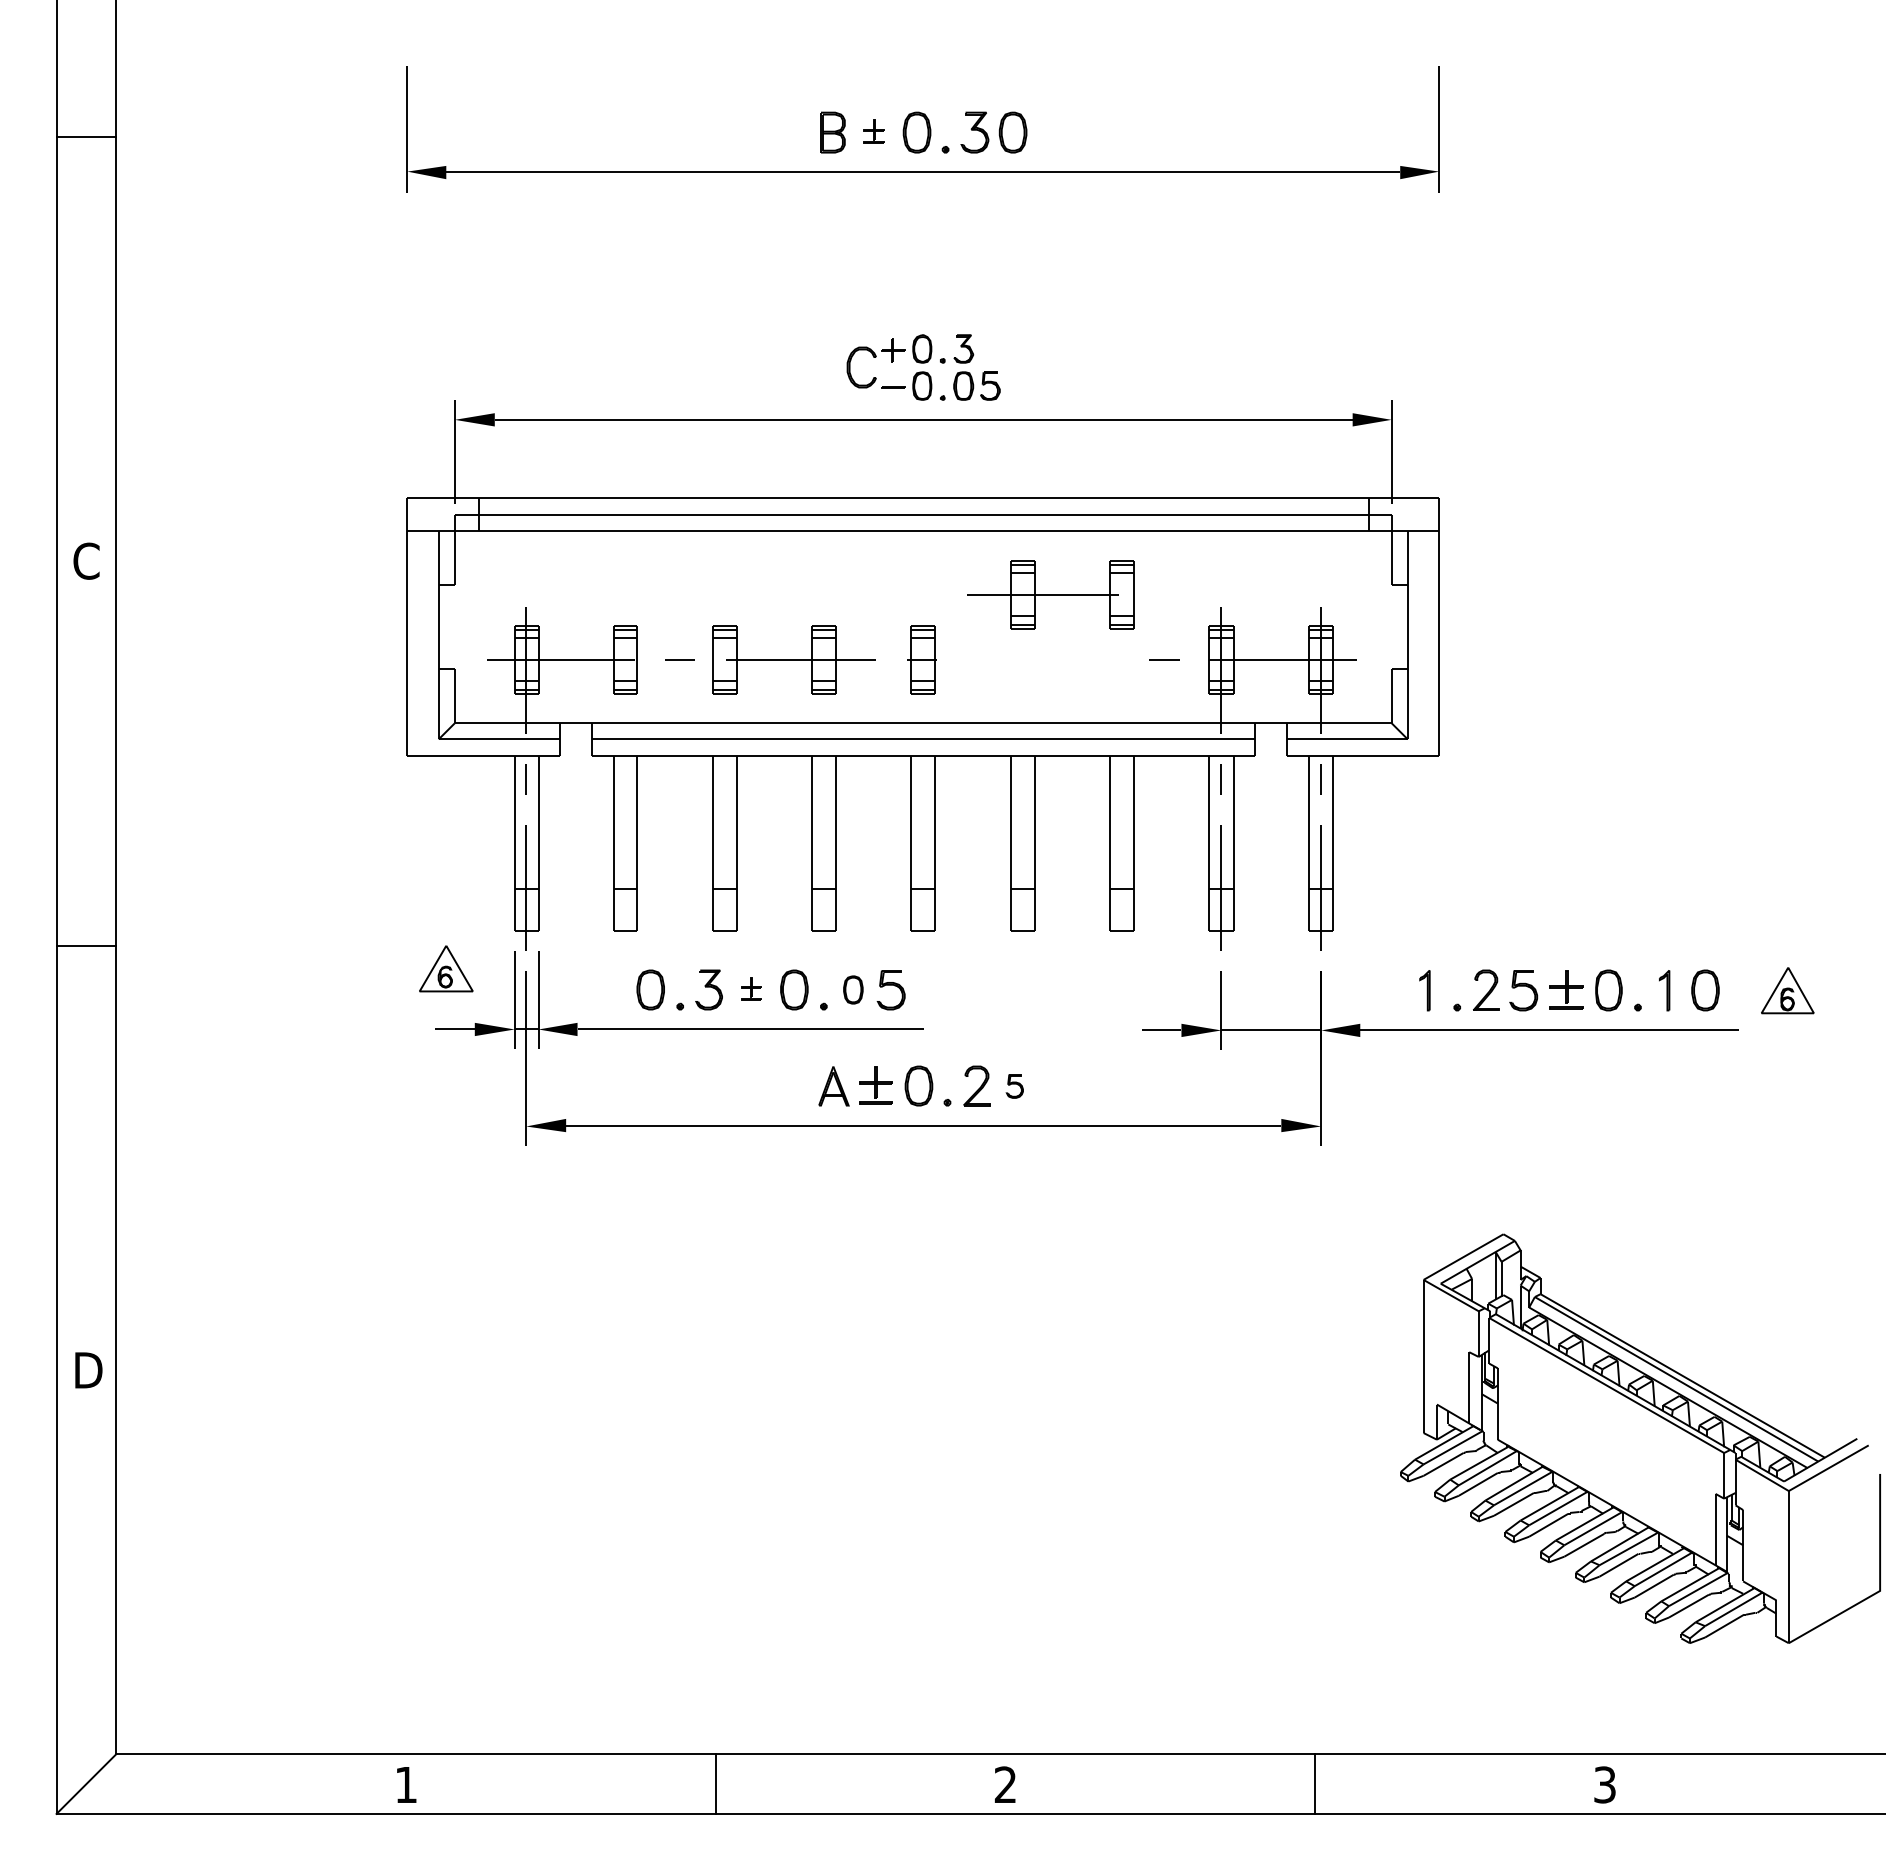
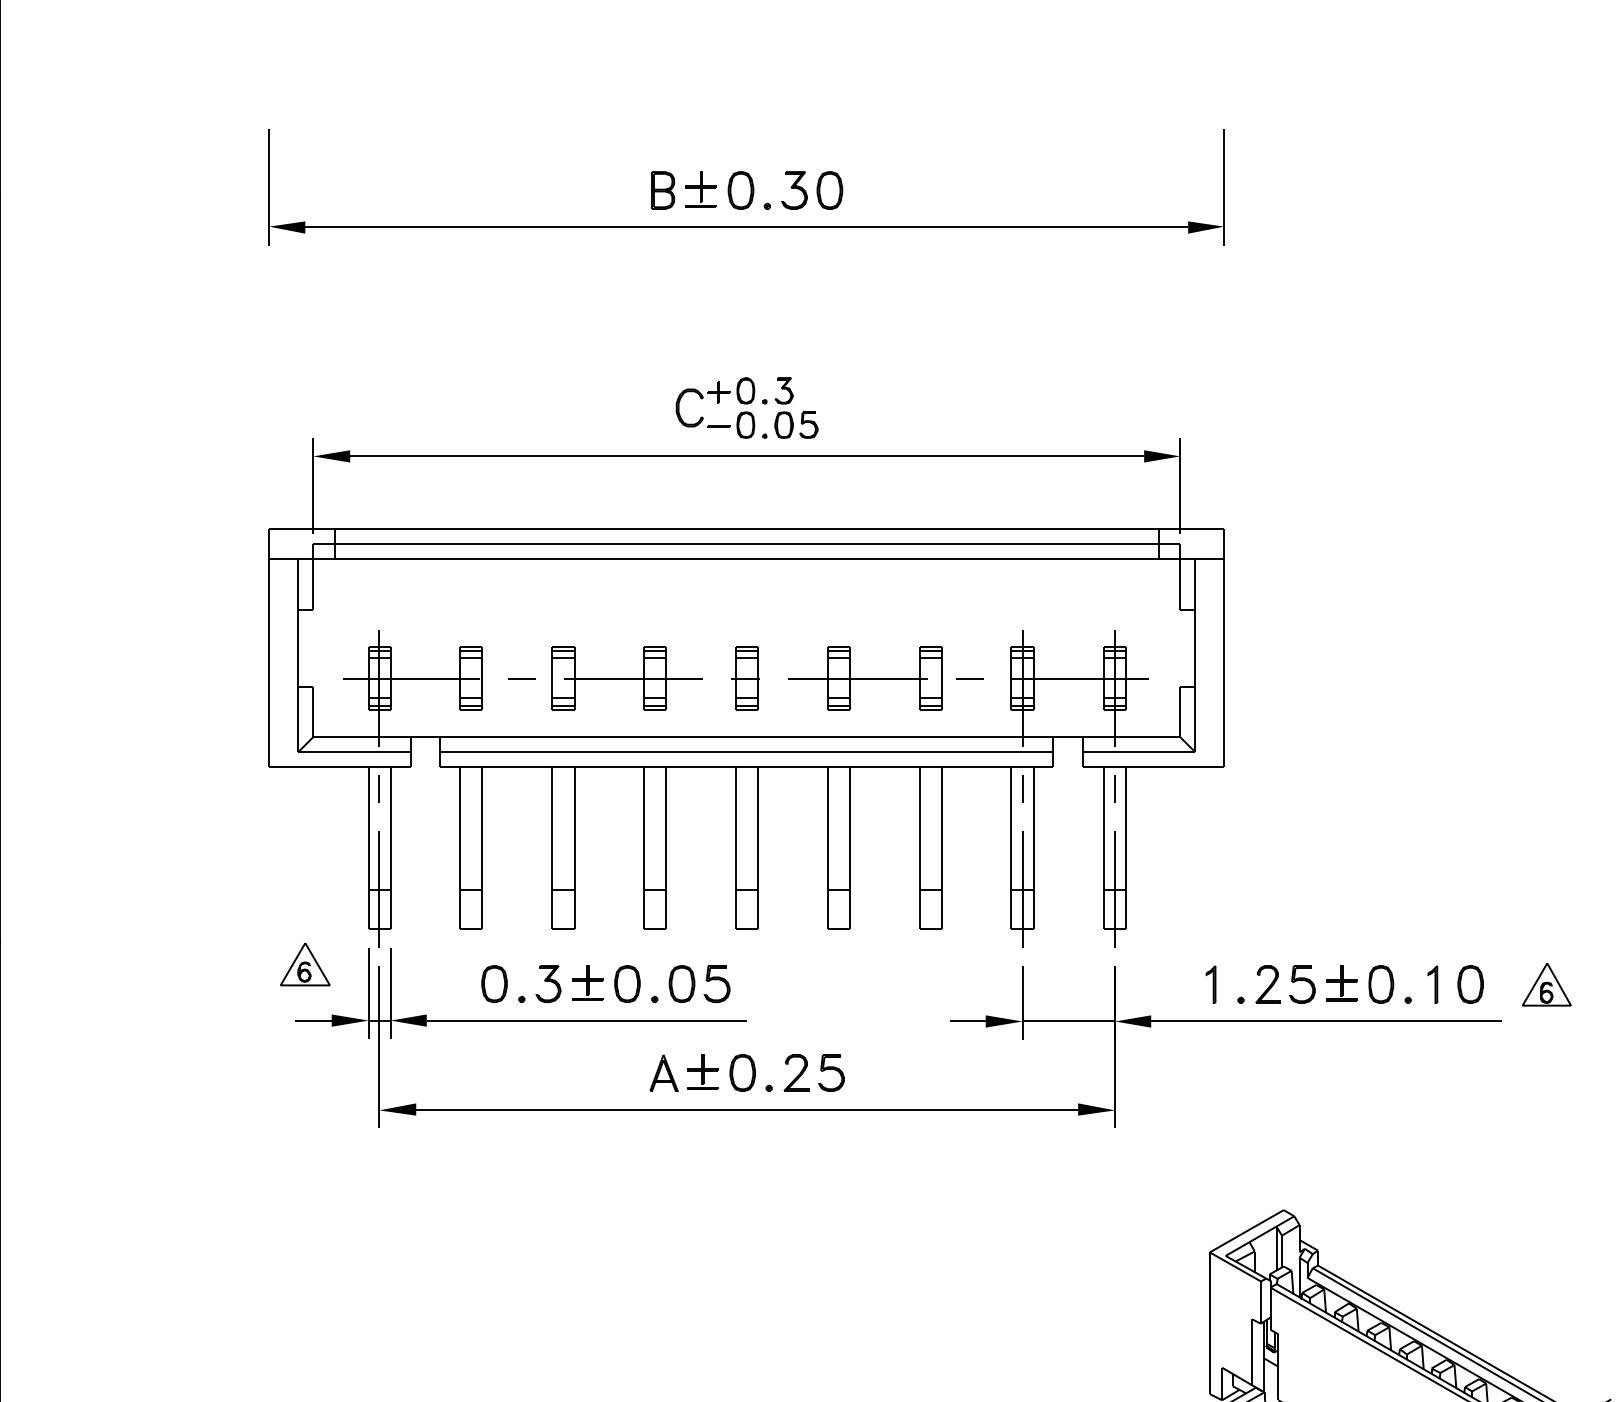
part: (873, 131) -> (700, 189), size x1.67
part: (1050, 594) -> (864, 678), moved
part: (751, 989) -> (587, 983), size x1.67
part: (853, 989) -> (682, 983), size x1.43
part: (1014, 1086) -> (831, 1073), size x1.67

